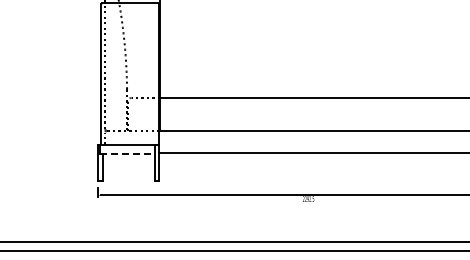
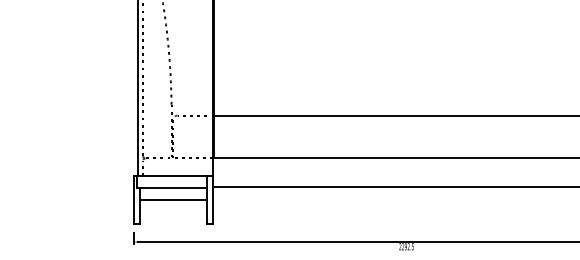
line: (128, 153) -> (173, 187), dashed -> solid
line: (128, 163) -> (173, 200), added

